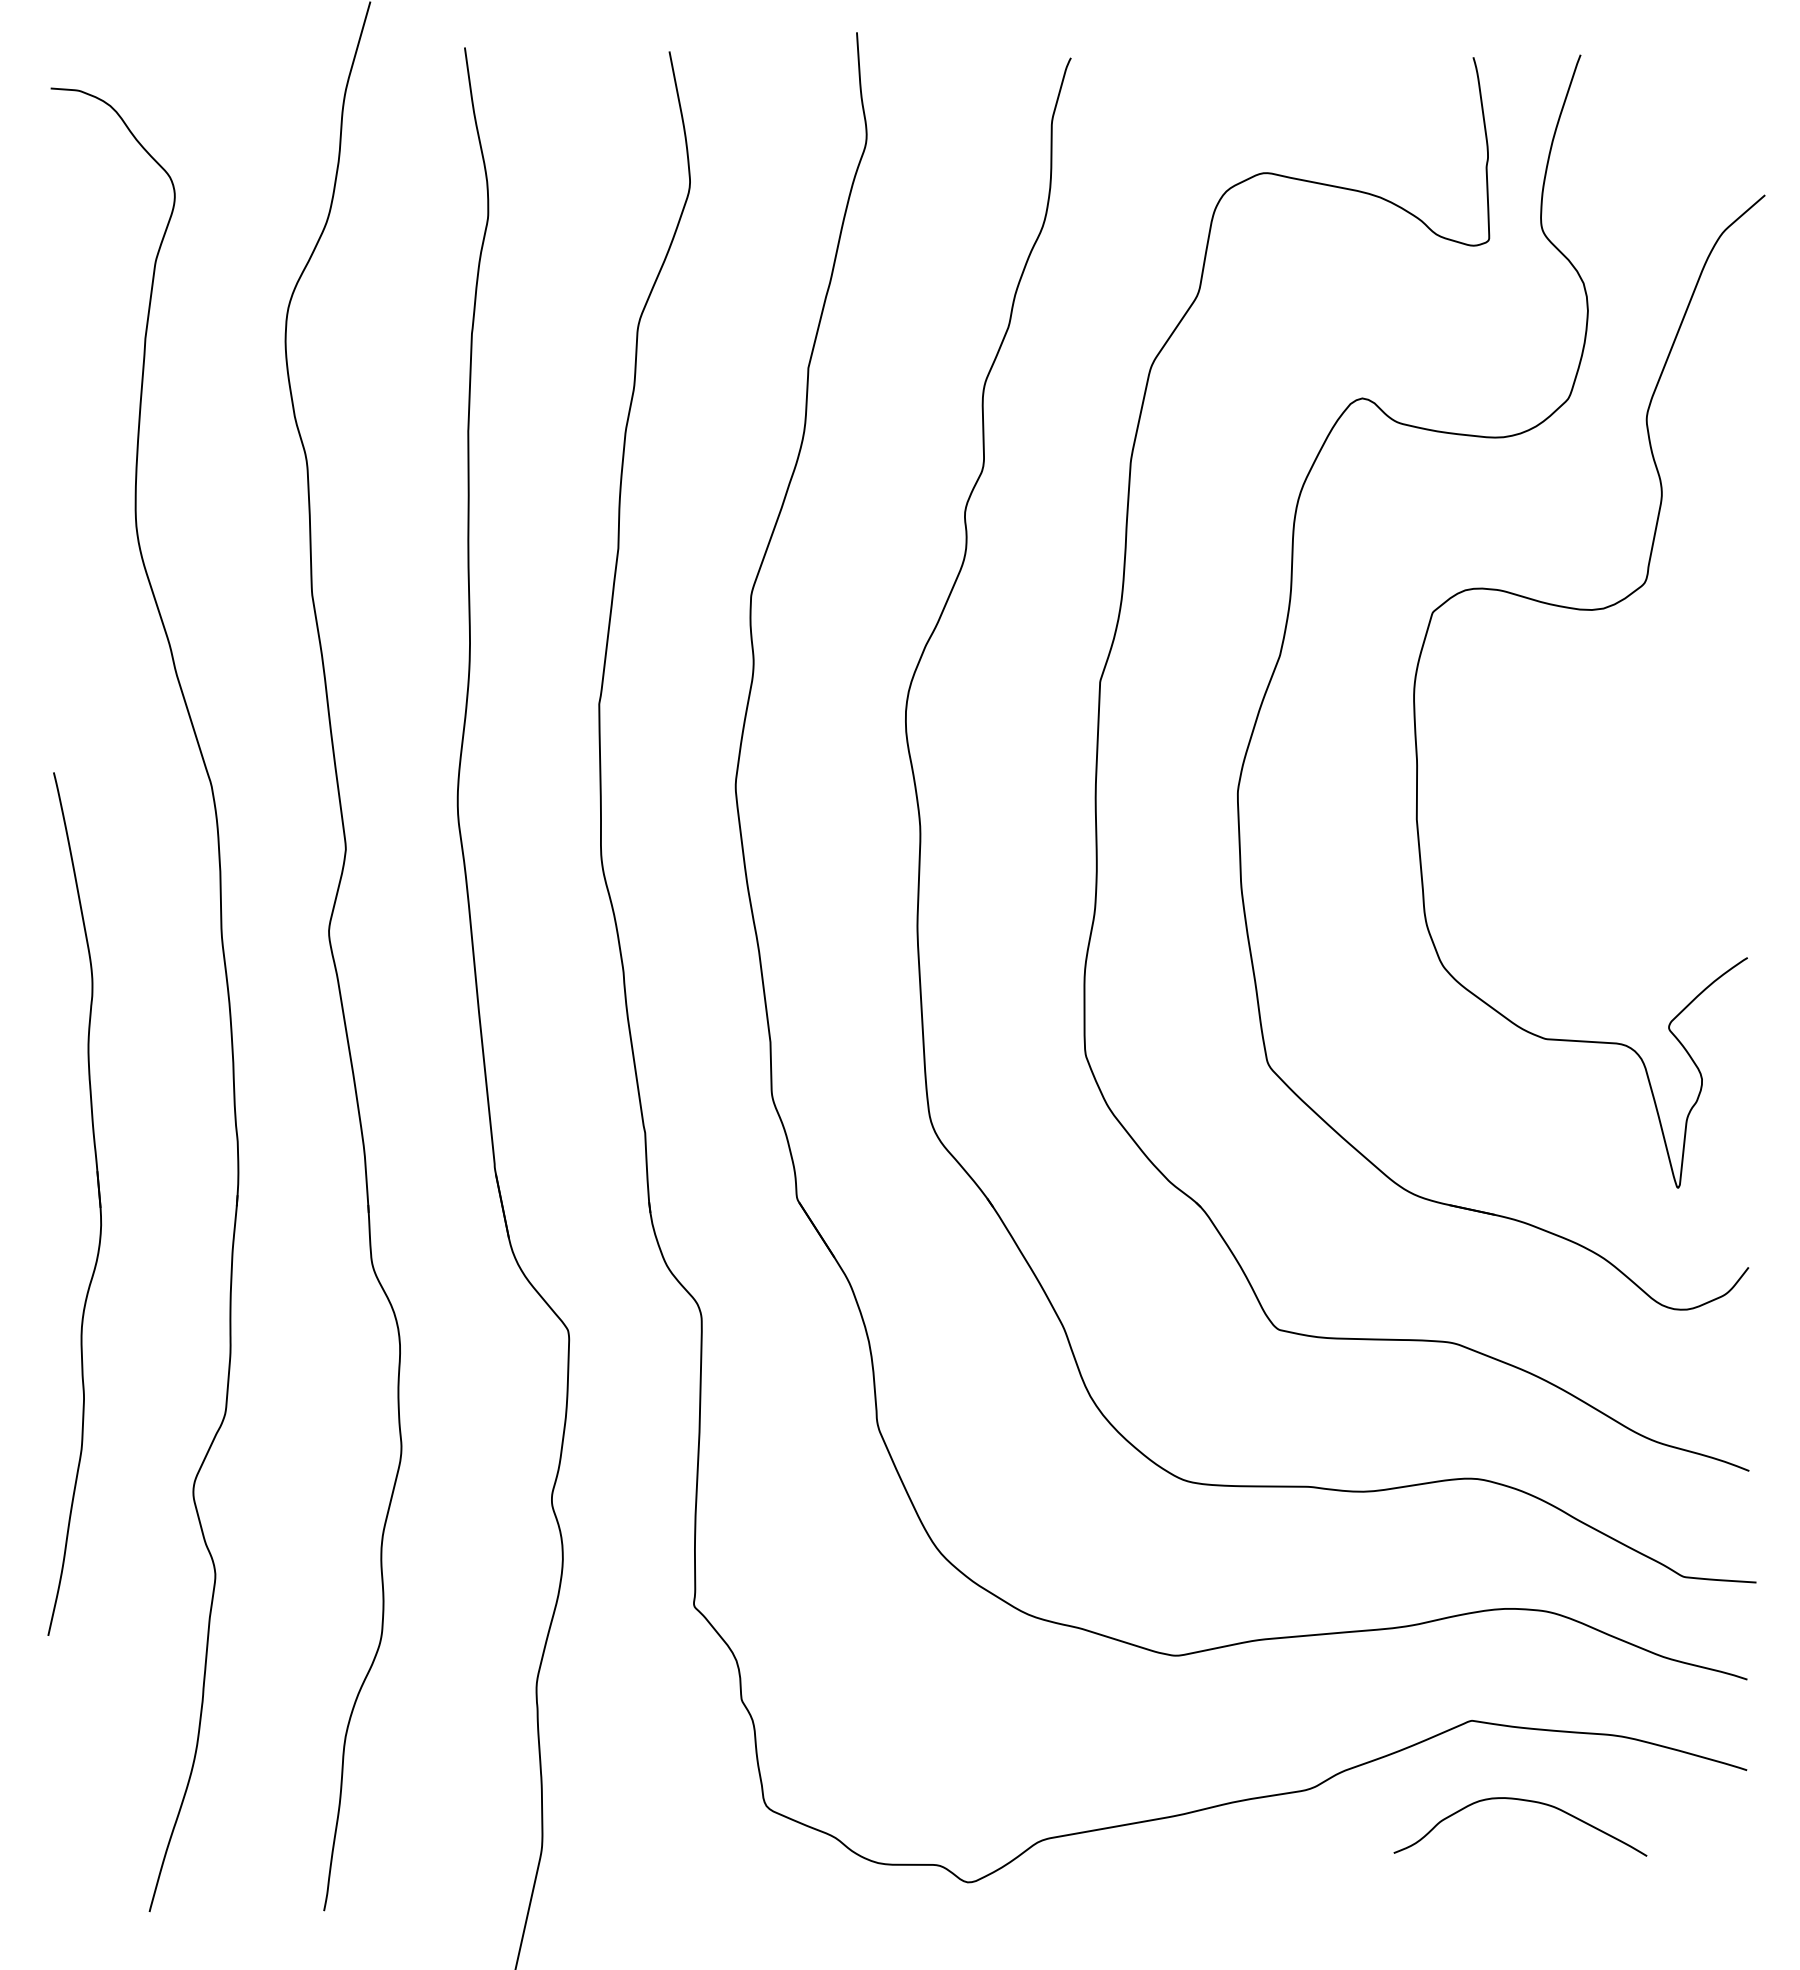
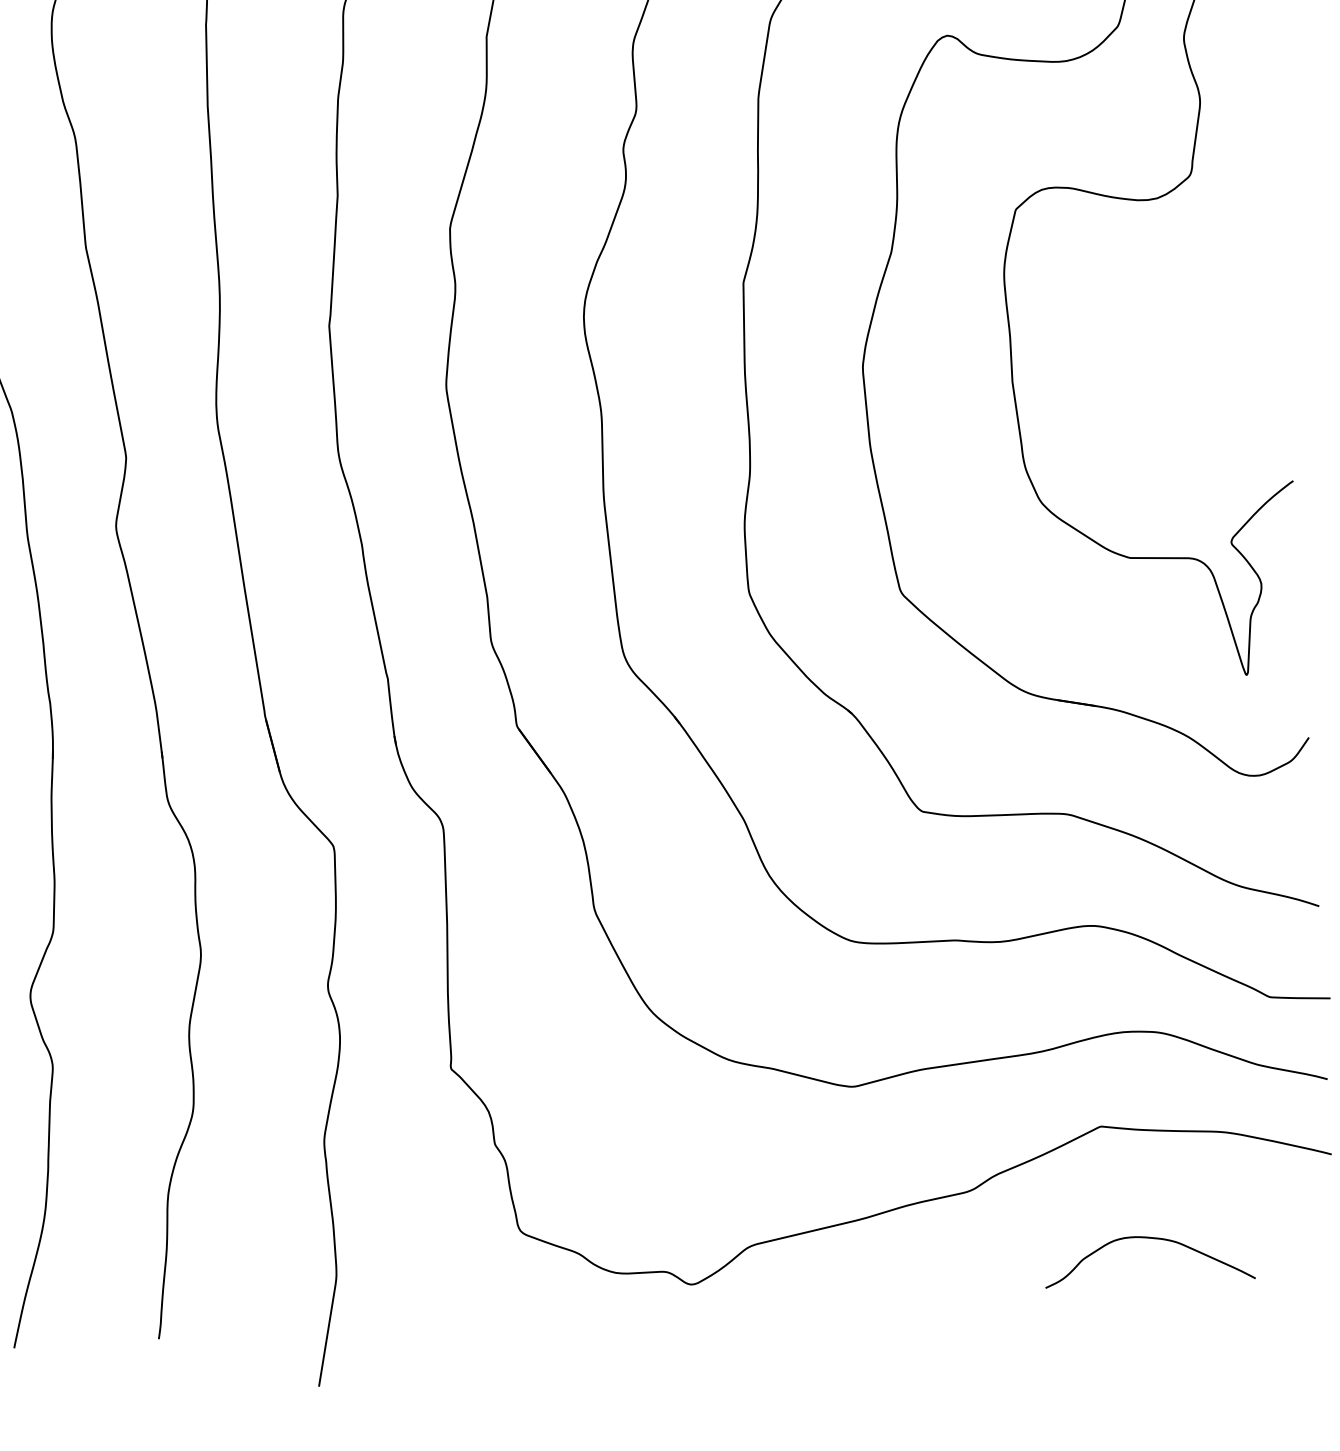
curve: (1524, 1801) -> (1151, 1239), moved

